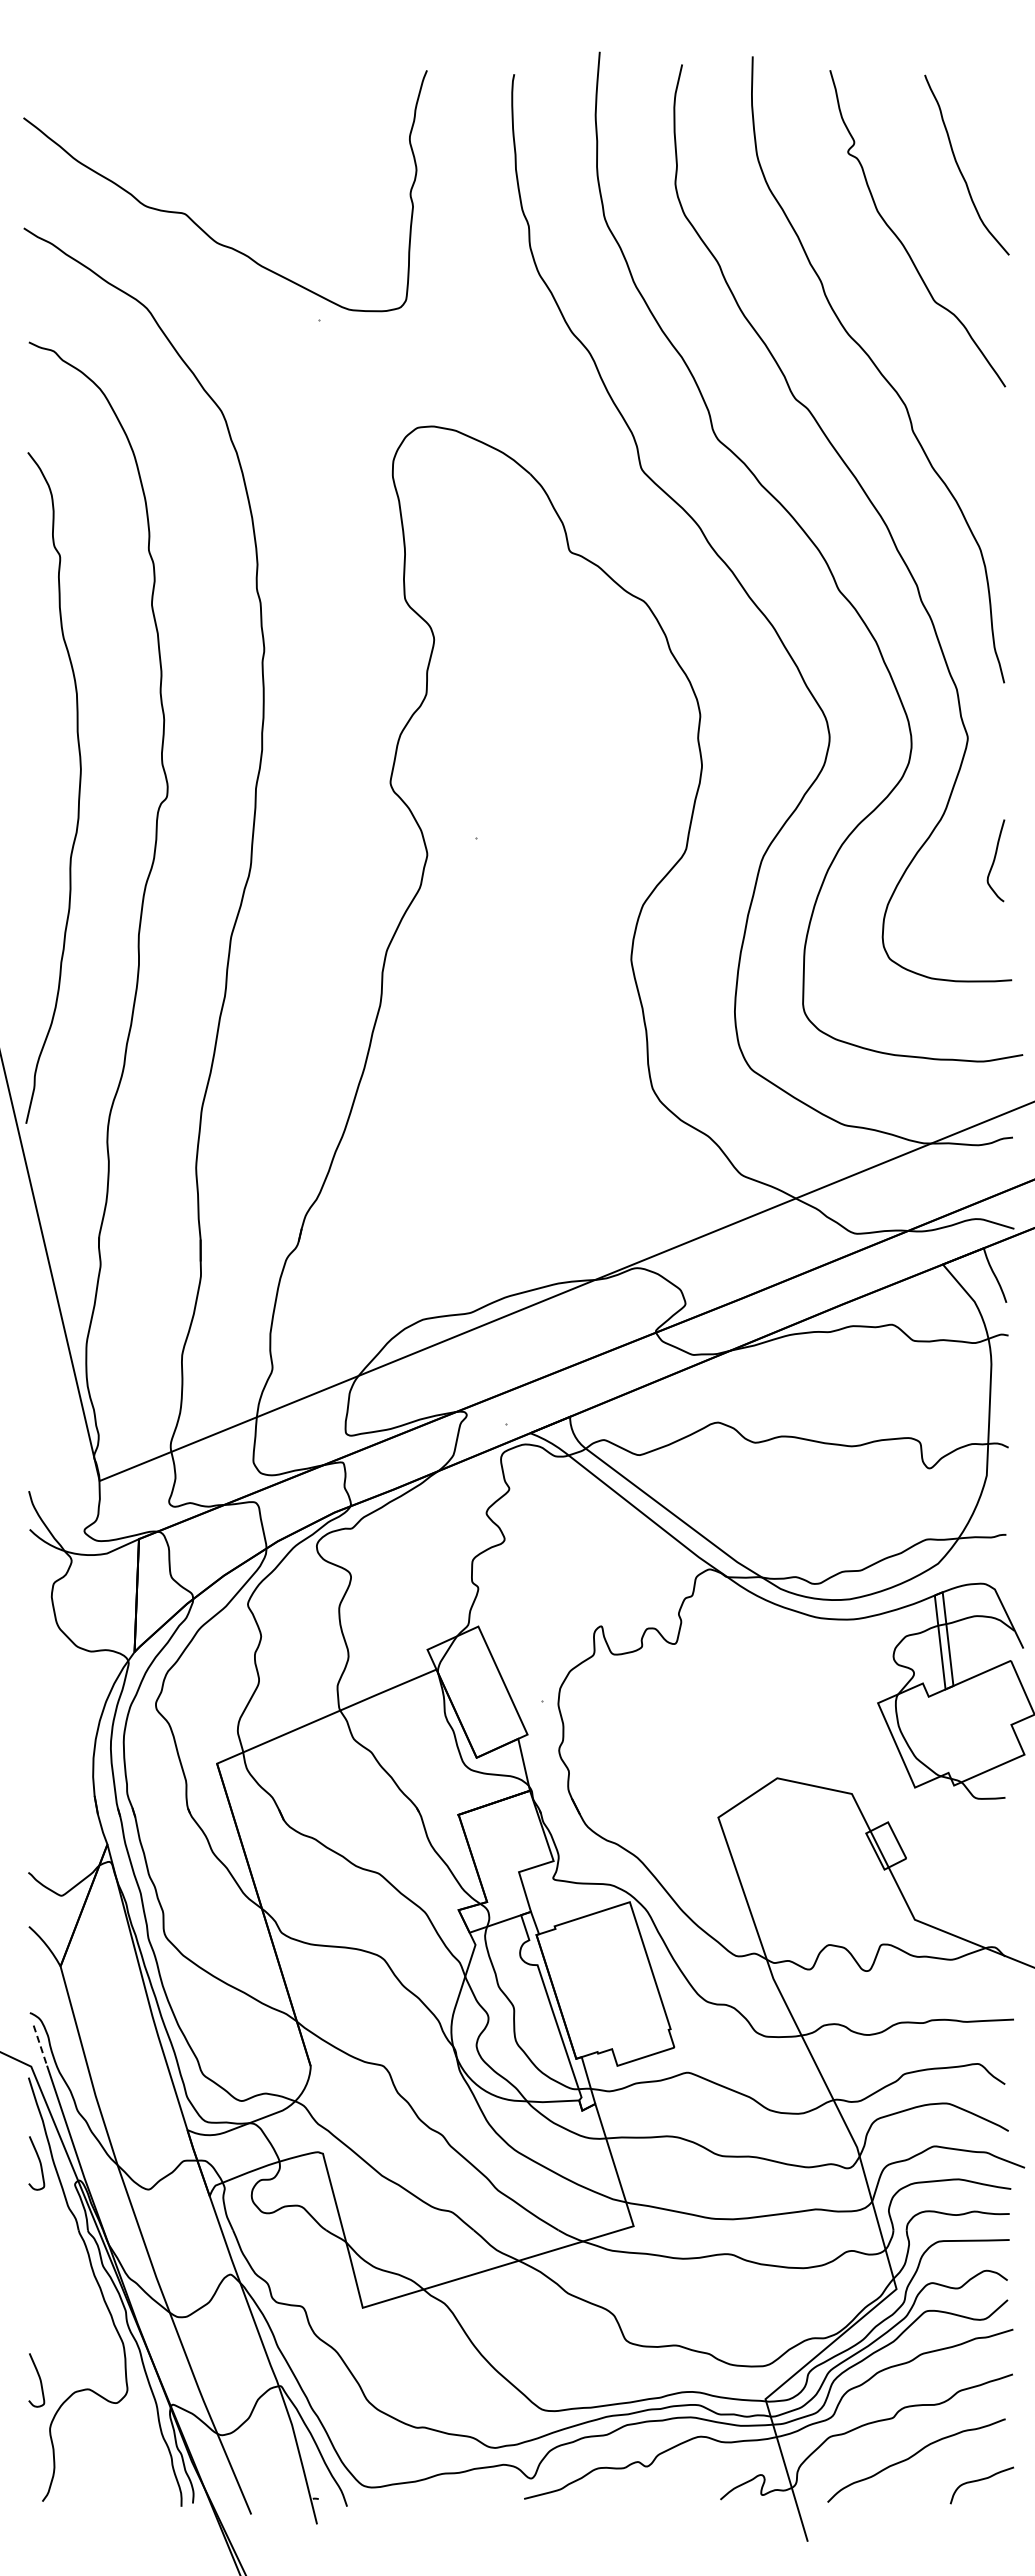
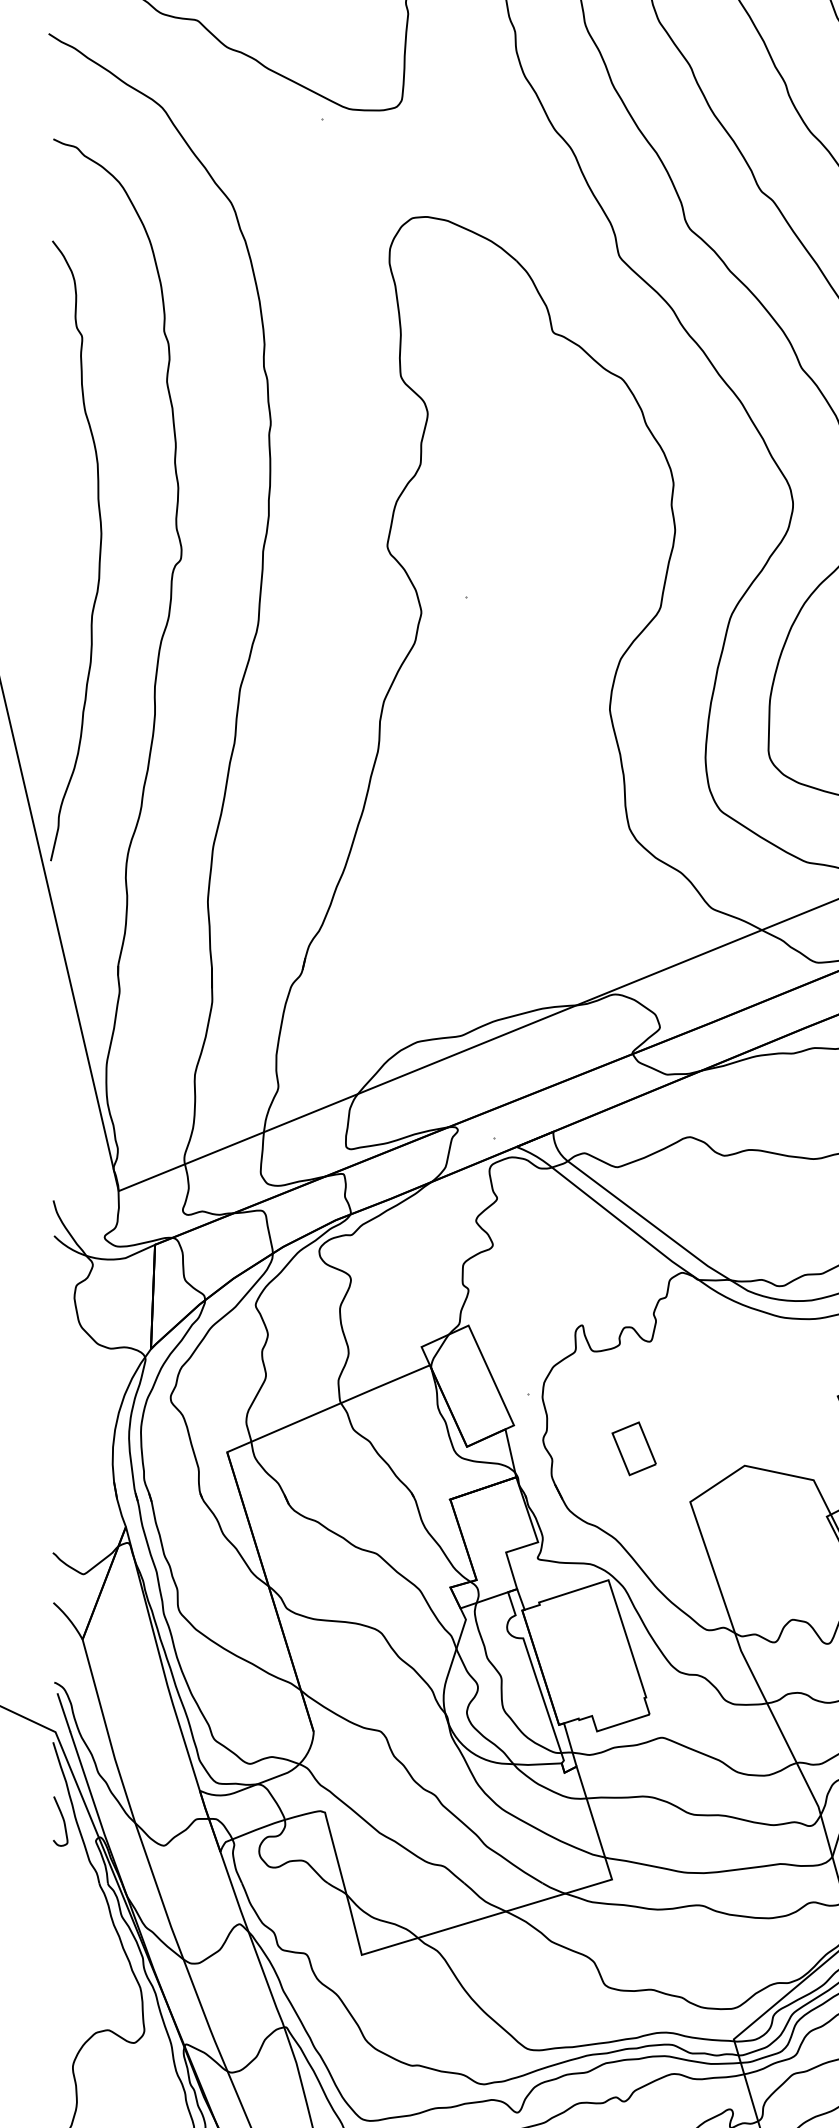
part: (657, 1759) -> (634, 1448), added
line: (40, 2046) -> (64, 1713), dashed -> solid
curve: (39, 2380) -> (63, 2022), removed

